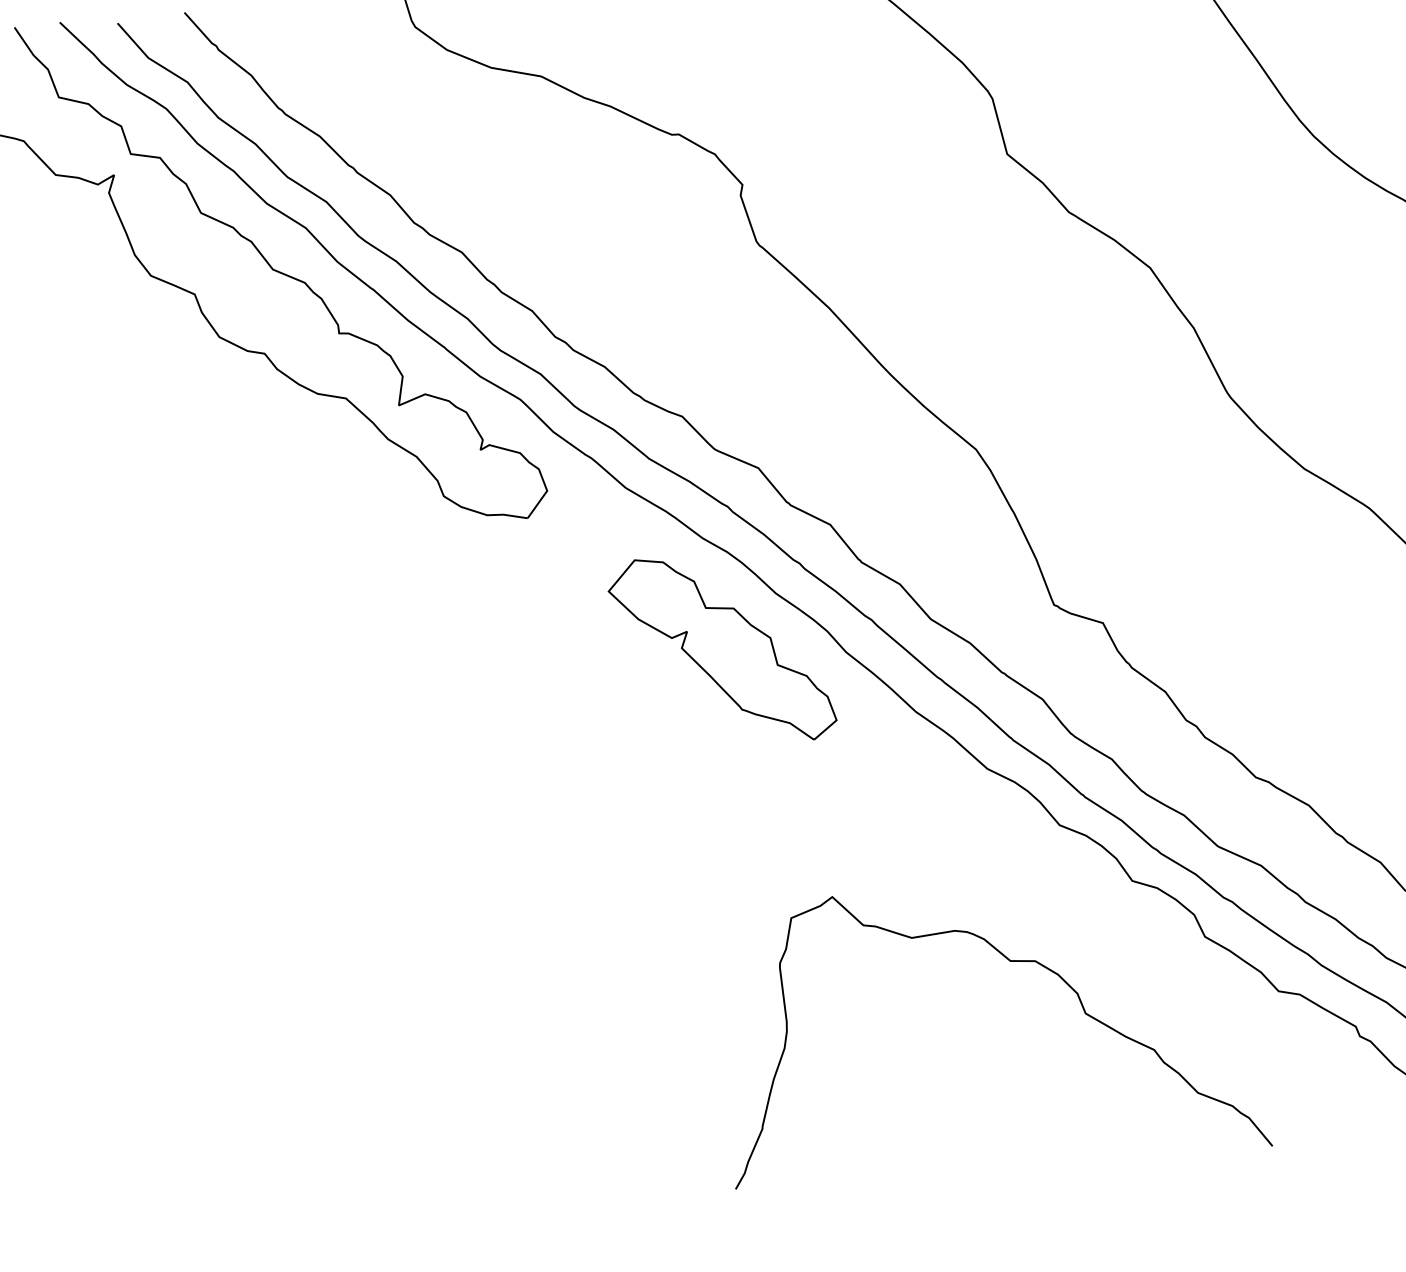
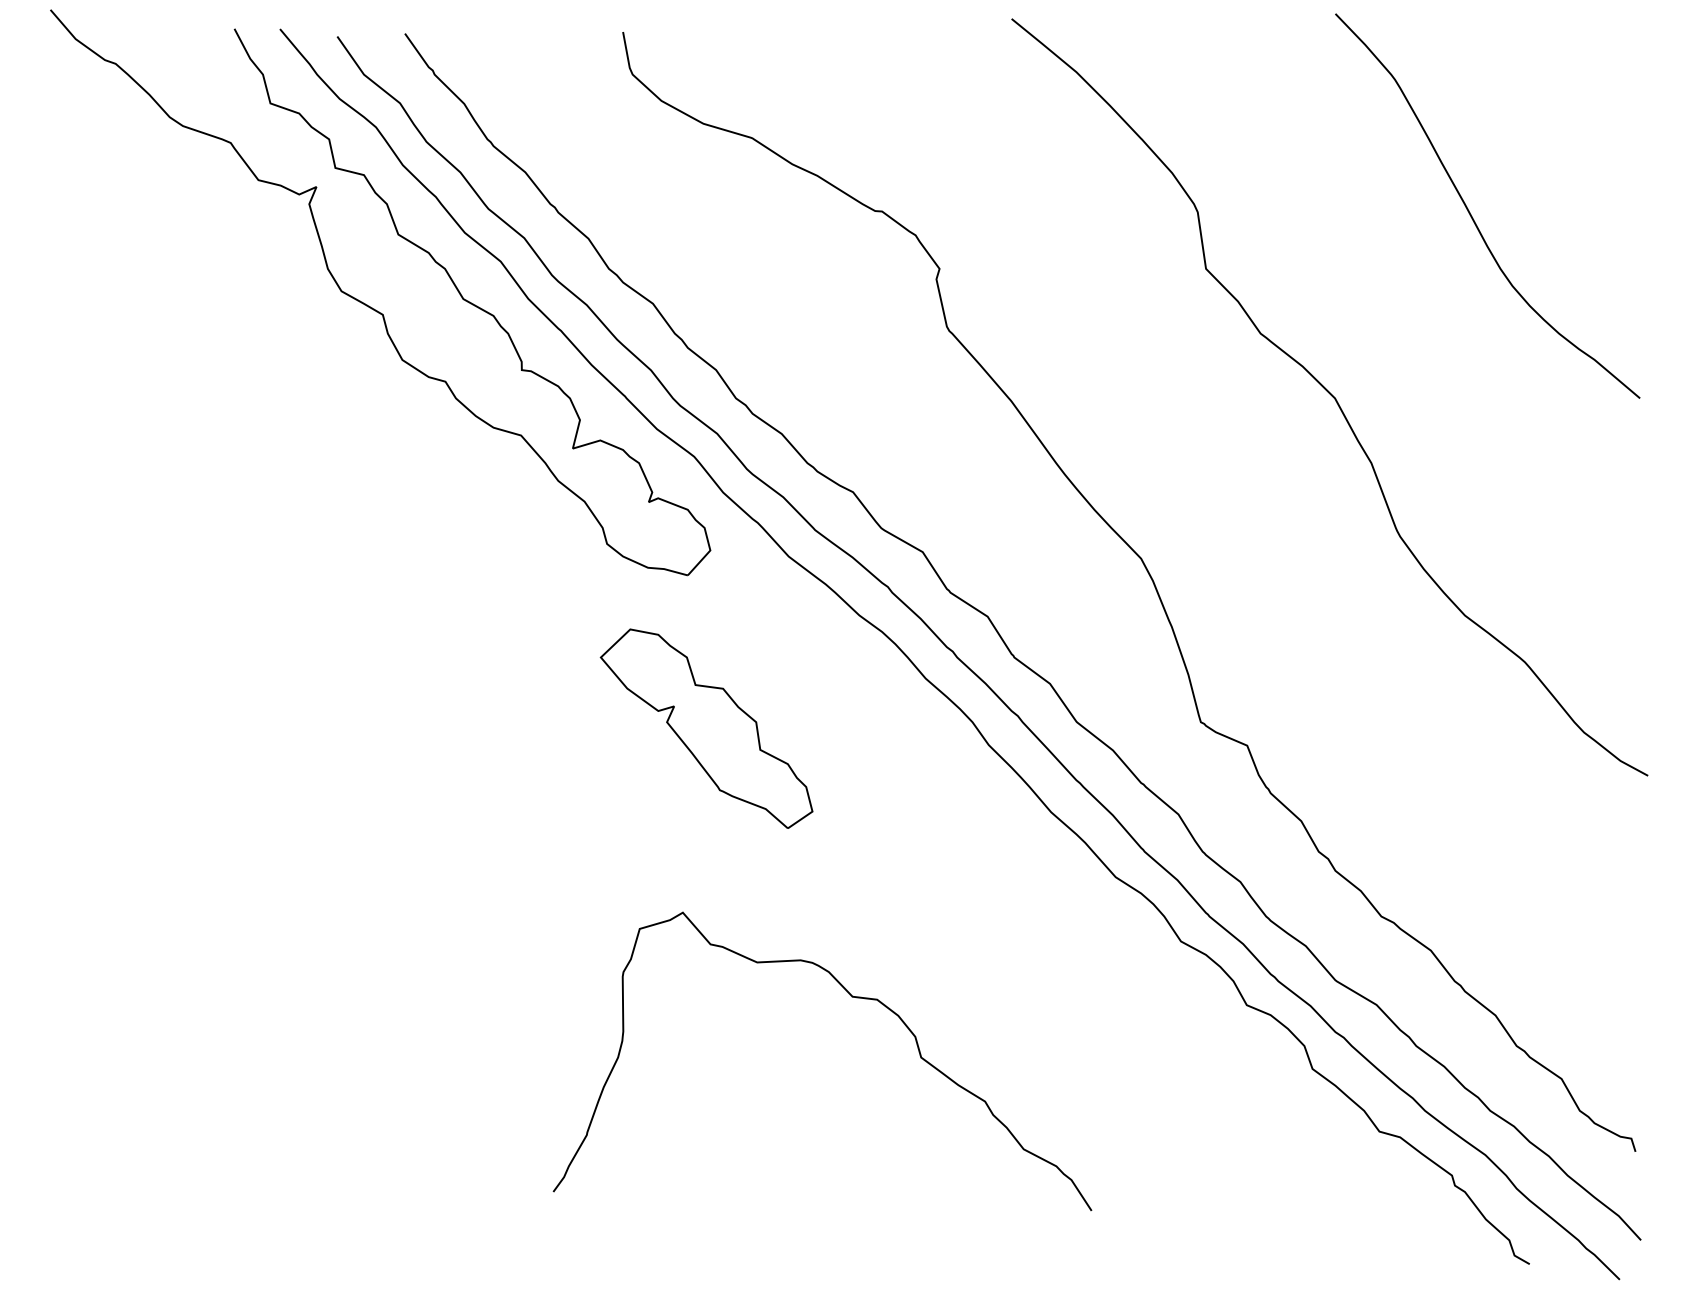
part: (721, 649) -> (706, 728), moved
curve: (1009, 961) -> (851, 997), moved

